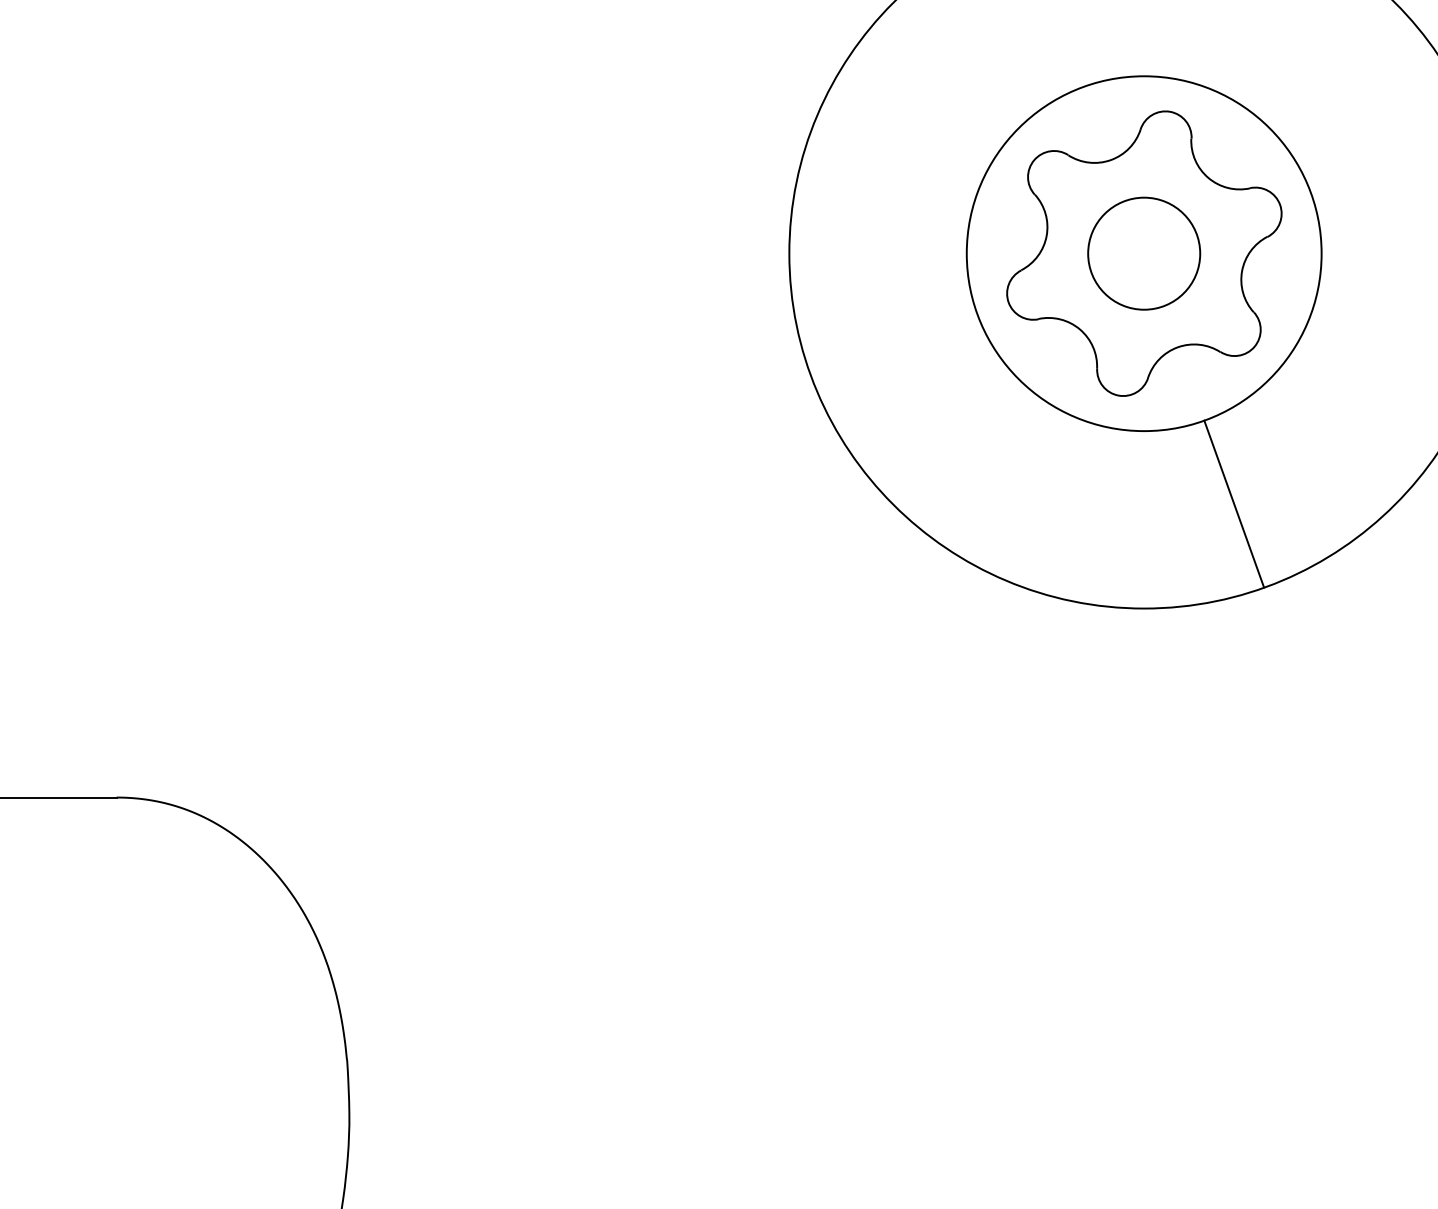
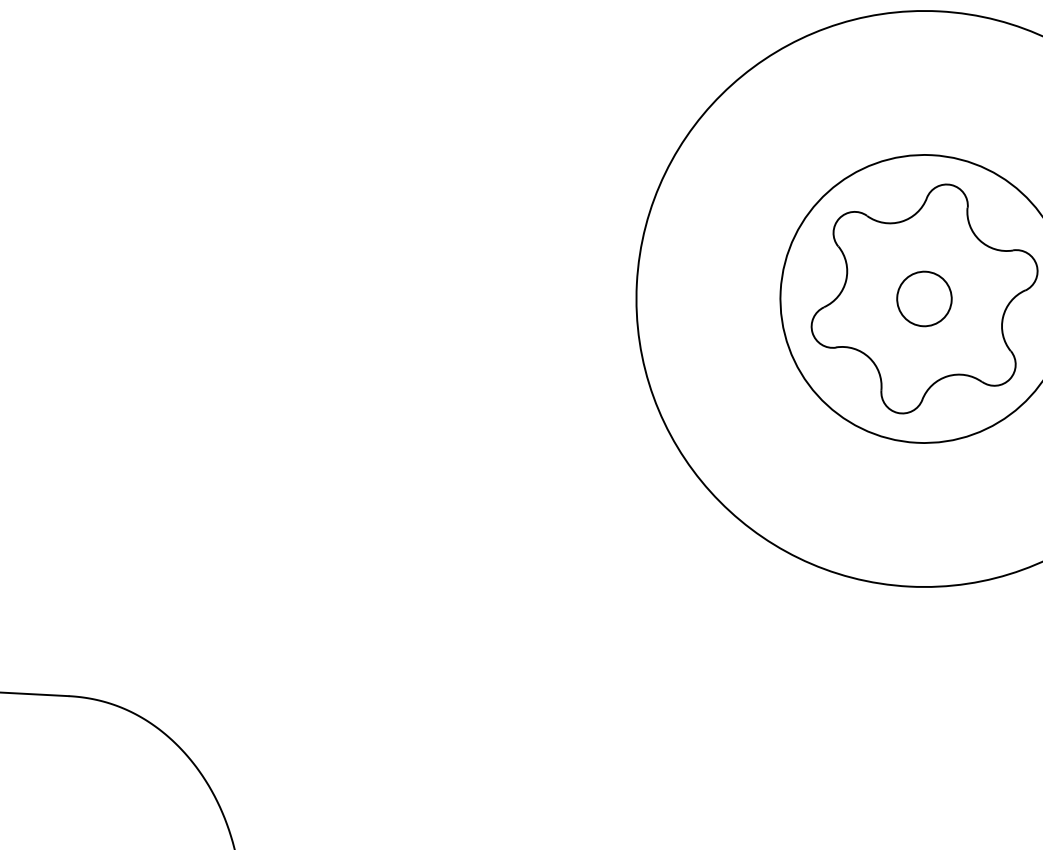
circle: (1144, 253) -> (924, 298), size x0.6
line: (1234, 503) -> (987, 505), removed

